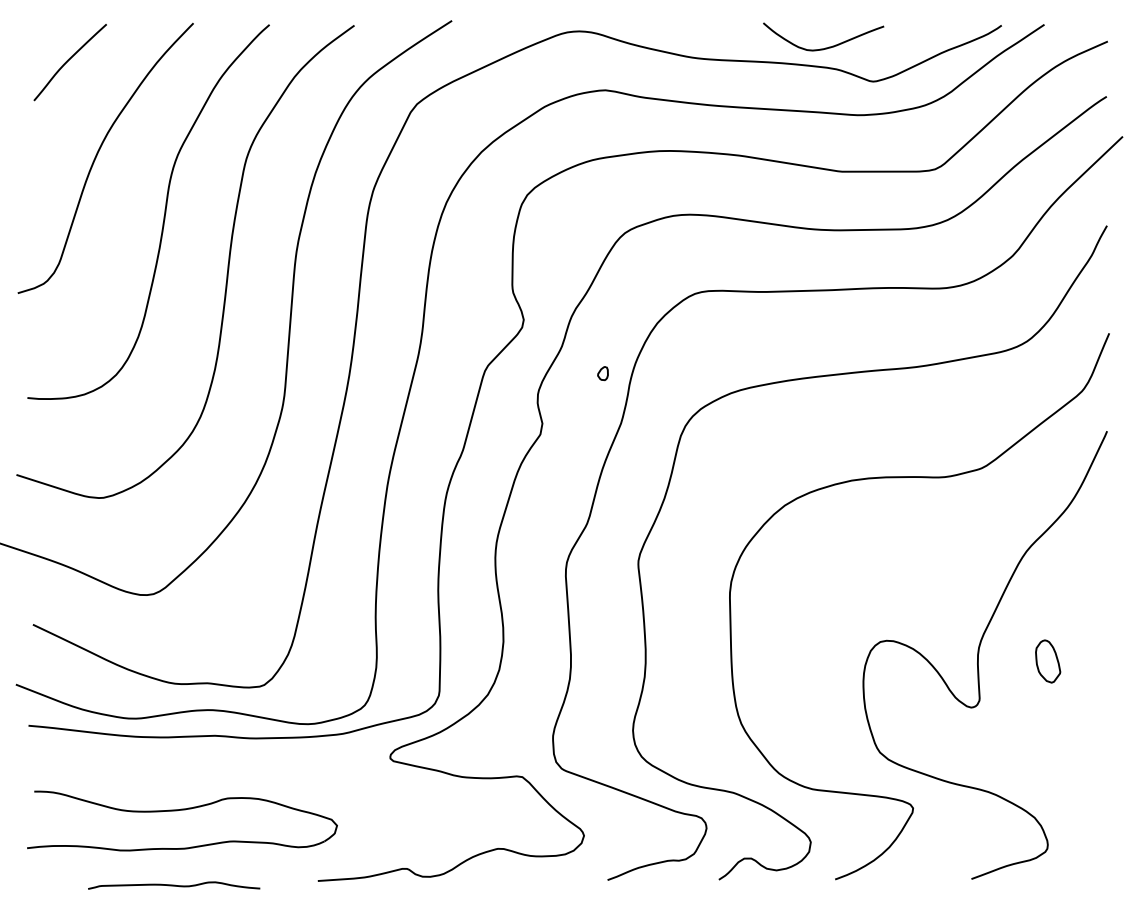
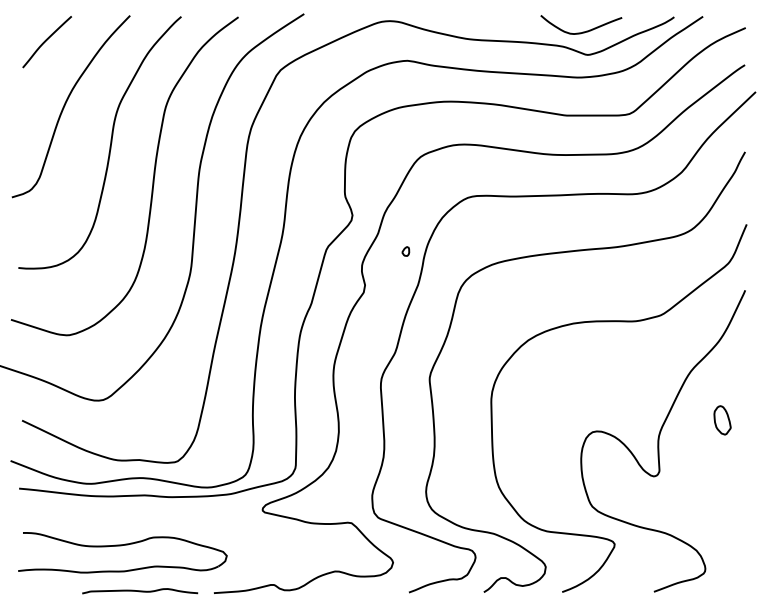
curve: (825, 46) -> (582, 31), moved
part: (1048, 661) -> (722, 420), moved
curve: (174, 885) -> (140, 591), moved

